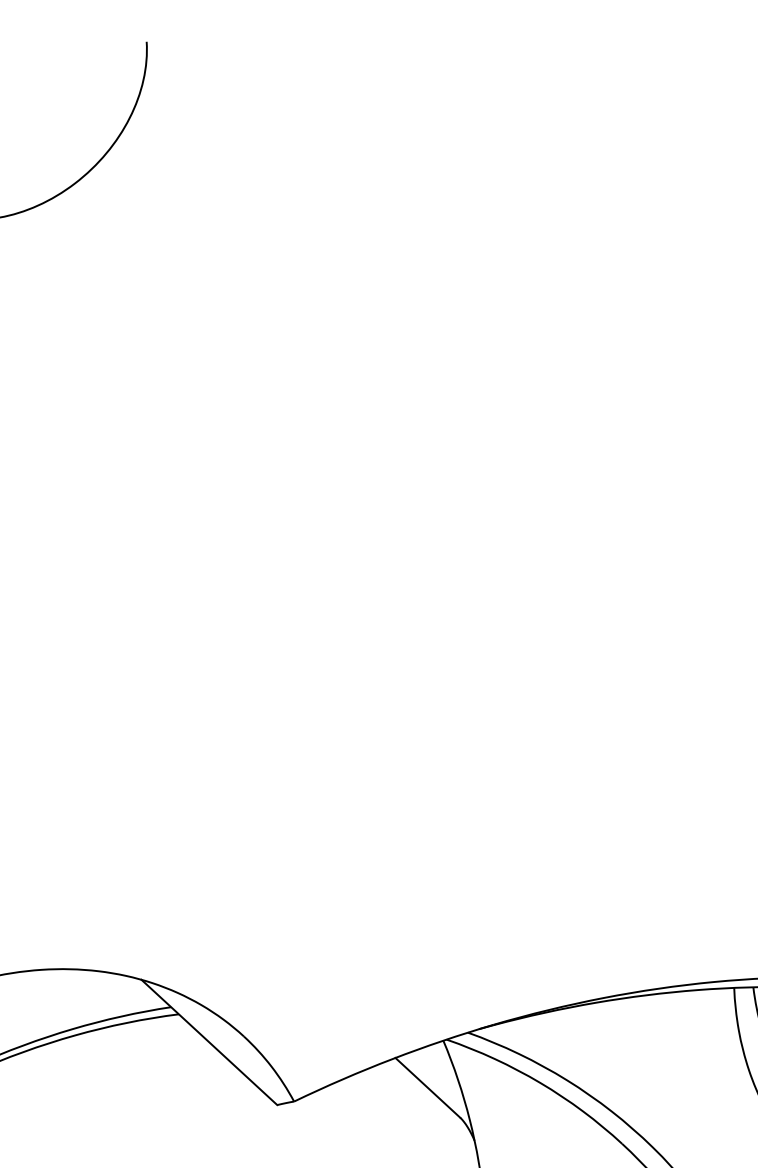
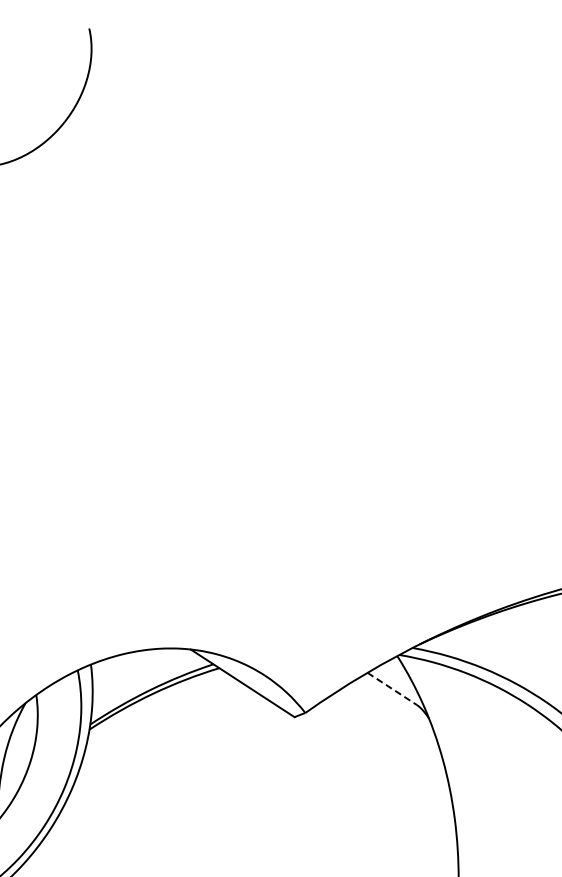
line: (428, 1087) -> (392, 688), solid -> dashed

